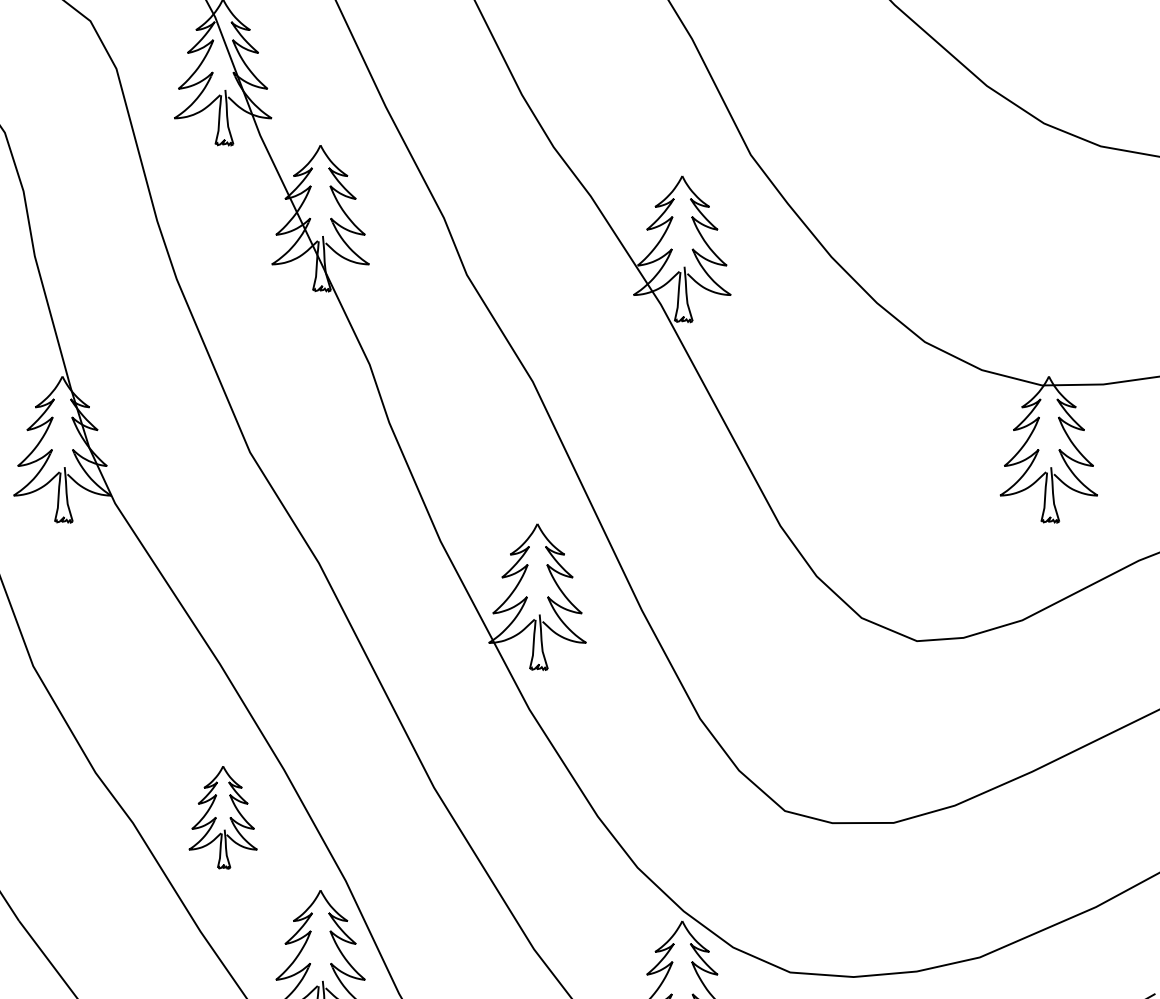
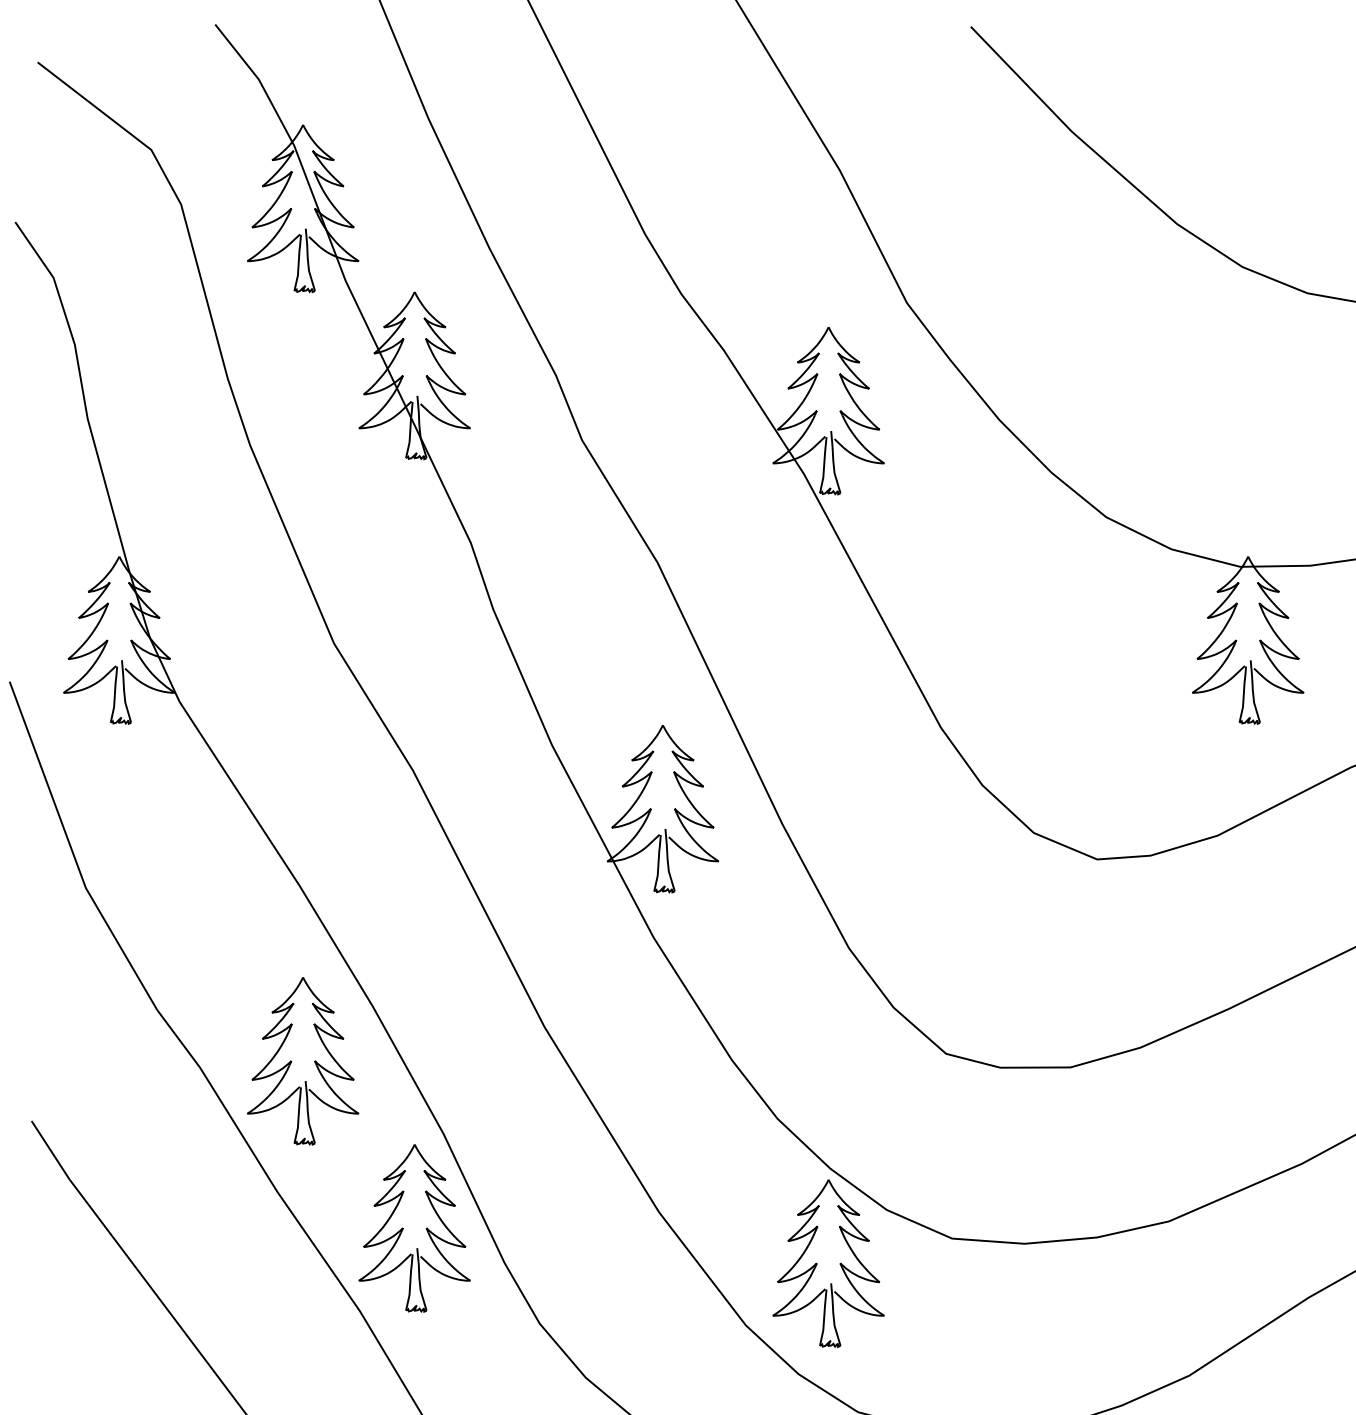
part: (223, 817) -> (303, 1061), size x1.43

